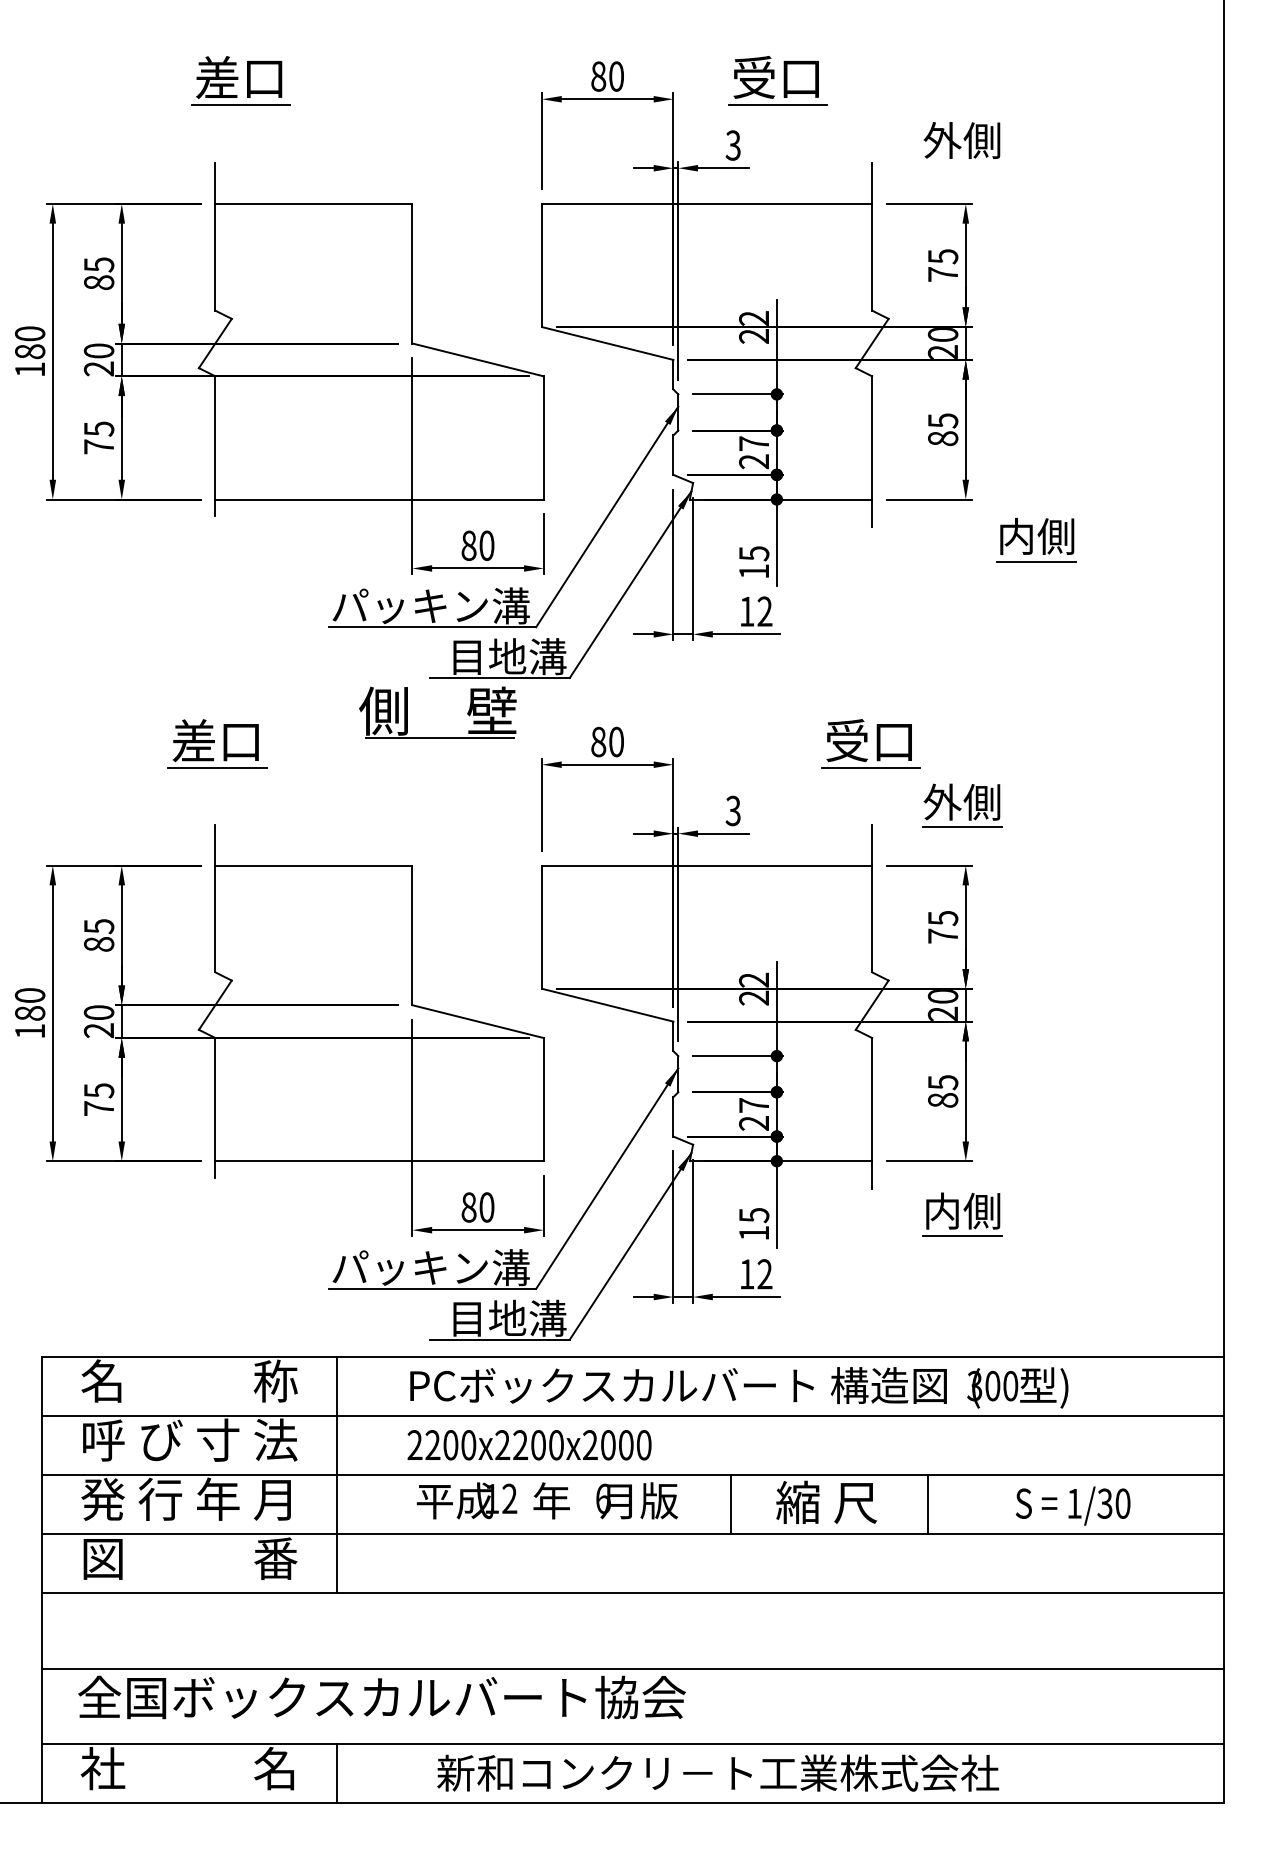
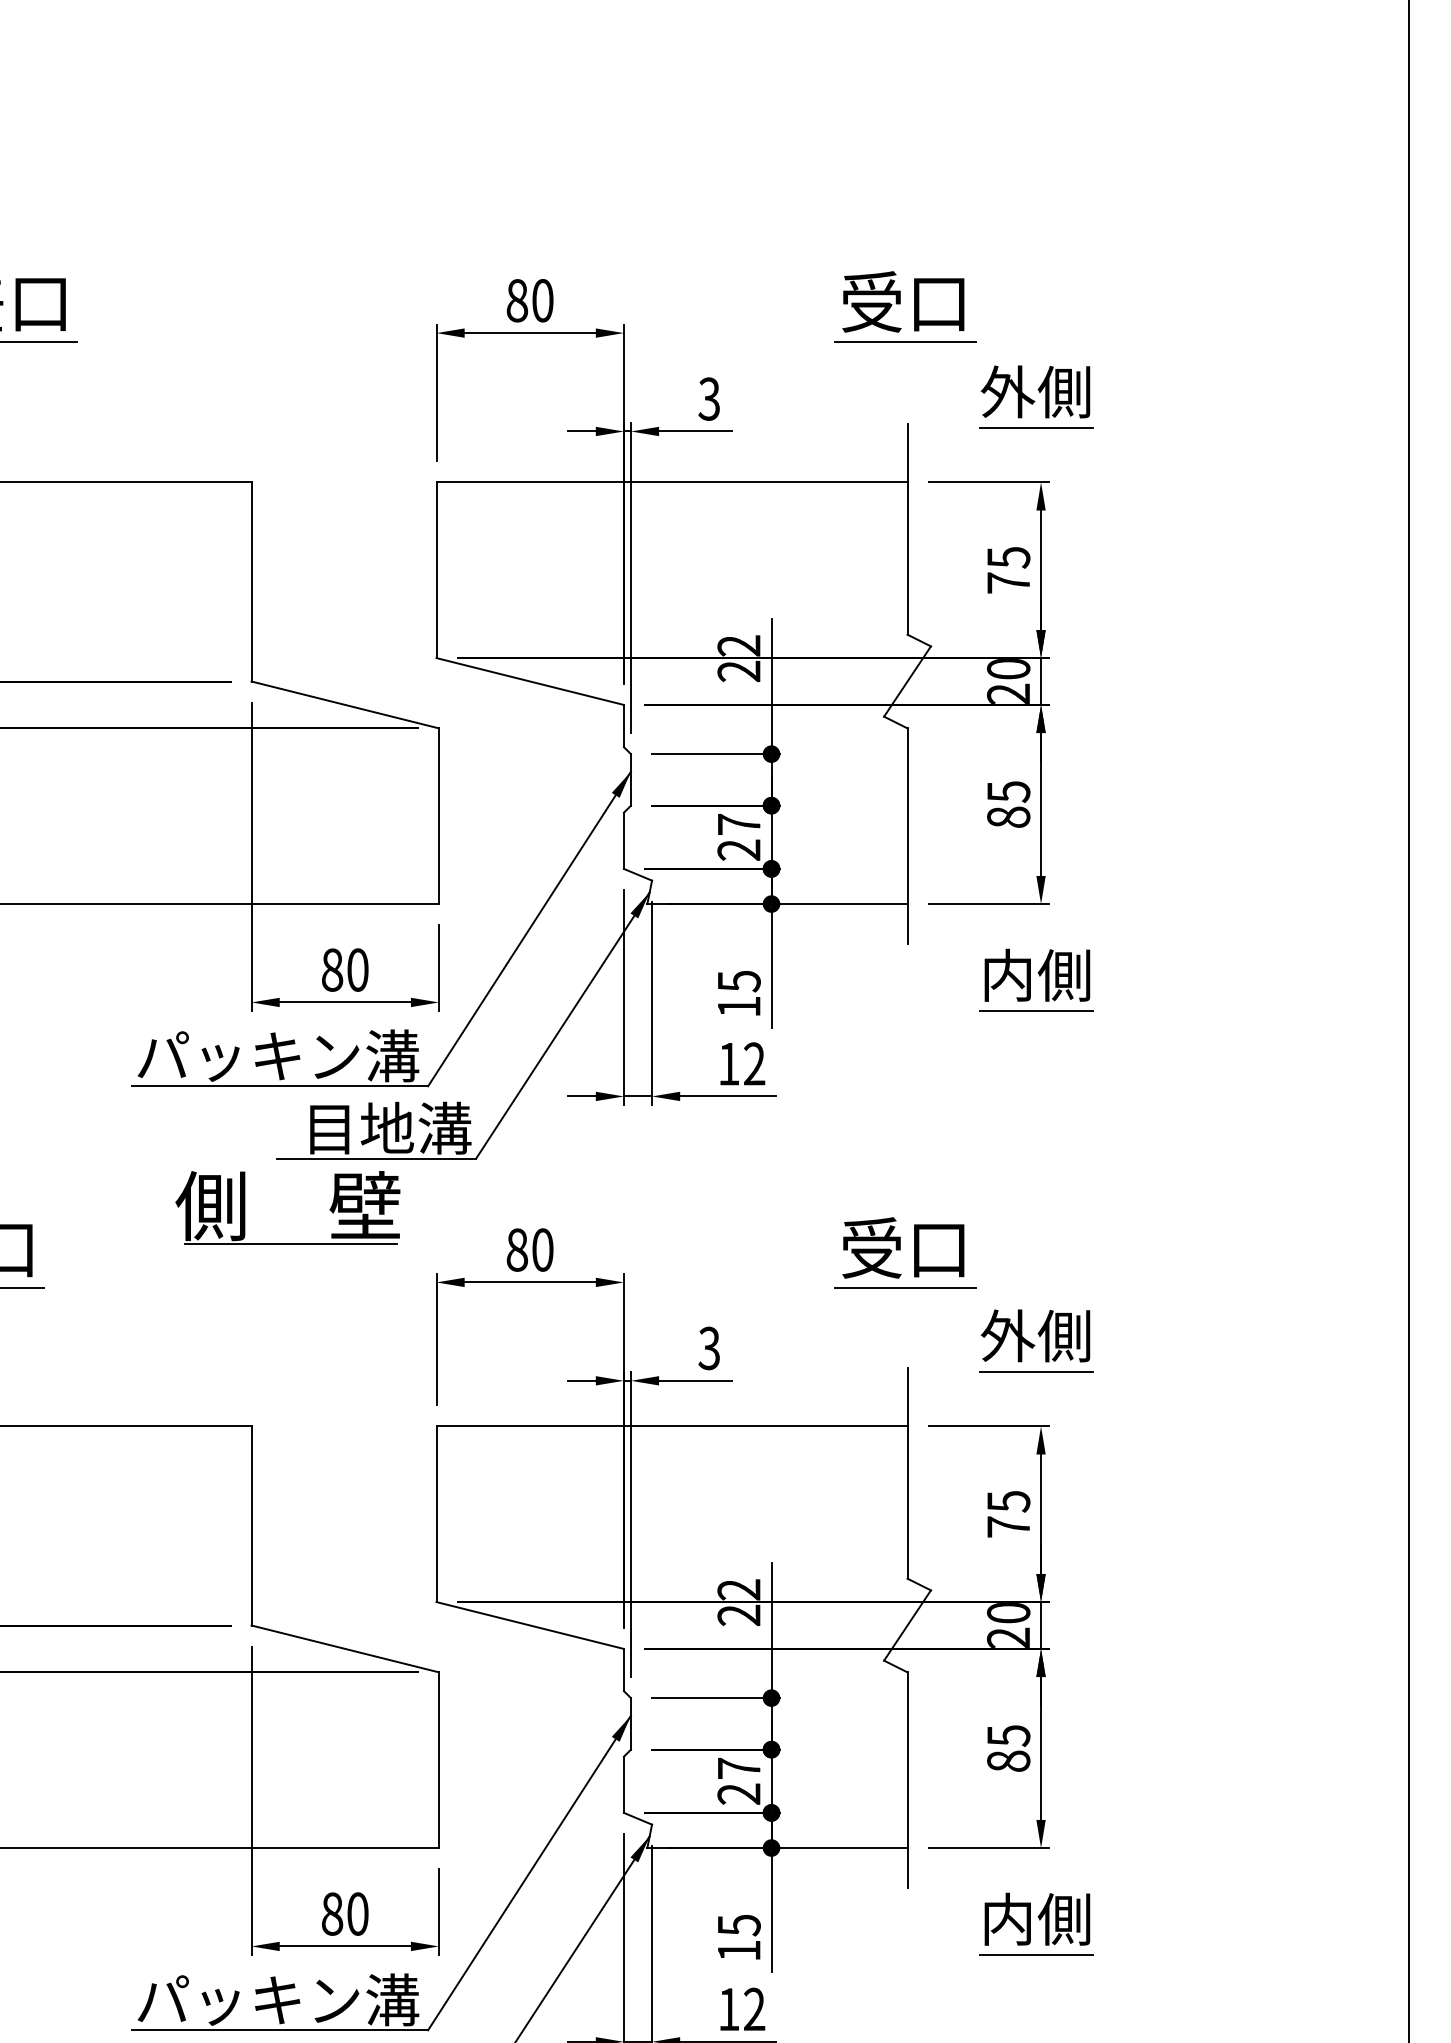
part: (777, 80) -> (905, 306), moved
line: (962, 165) -> (1036, 427), added
part: (1036, 540) -> (1036, 981), moved

